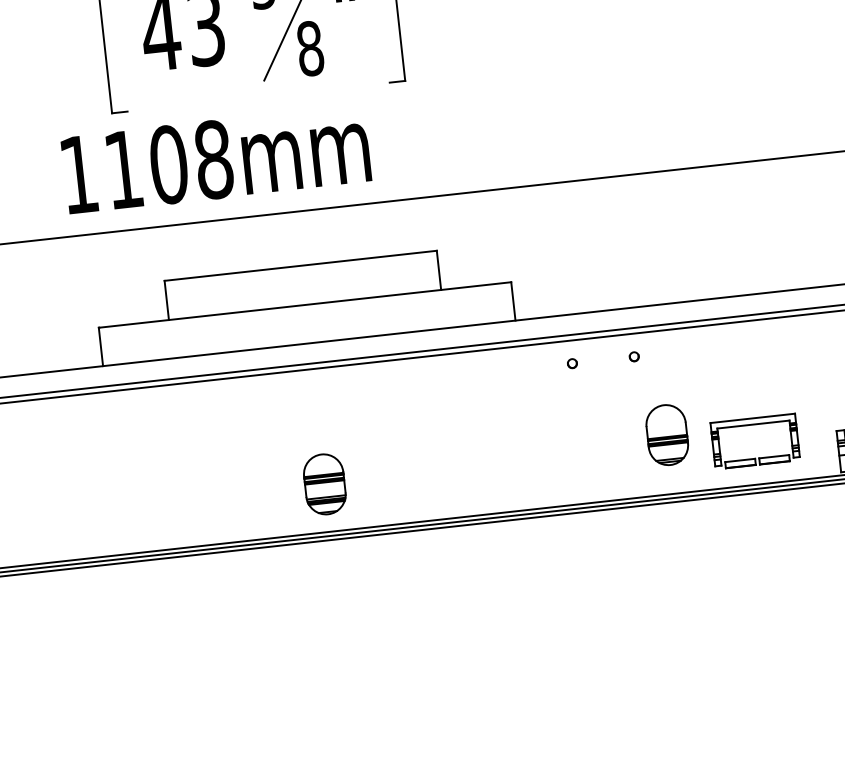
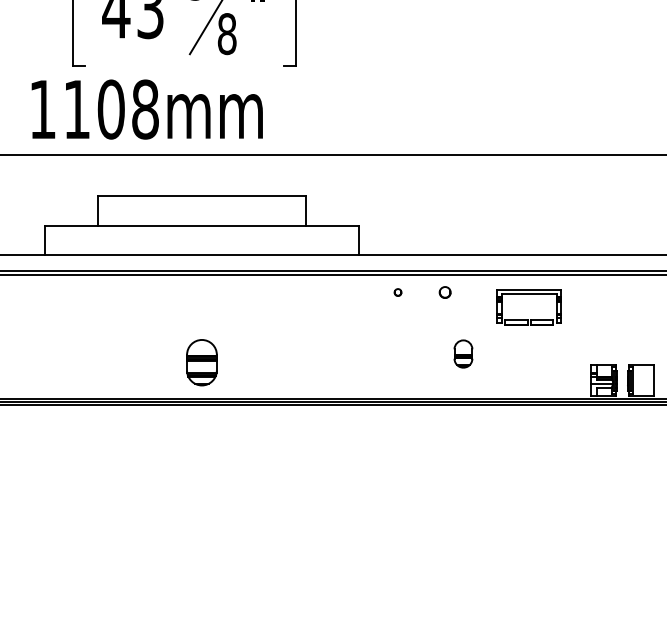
part: (633, 356) -> (444, 292), size x1.6
part: (667, 434) -> (463, 353), size x0.6
part: (756, 457) -> (528, 319), moved

